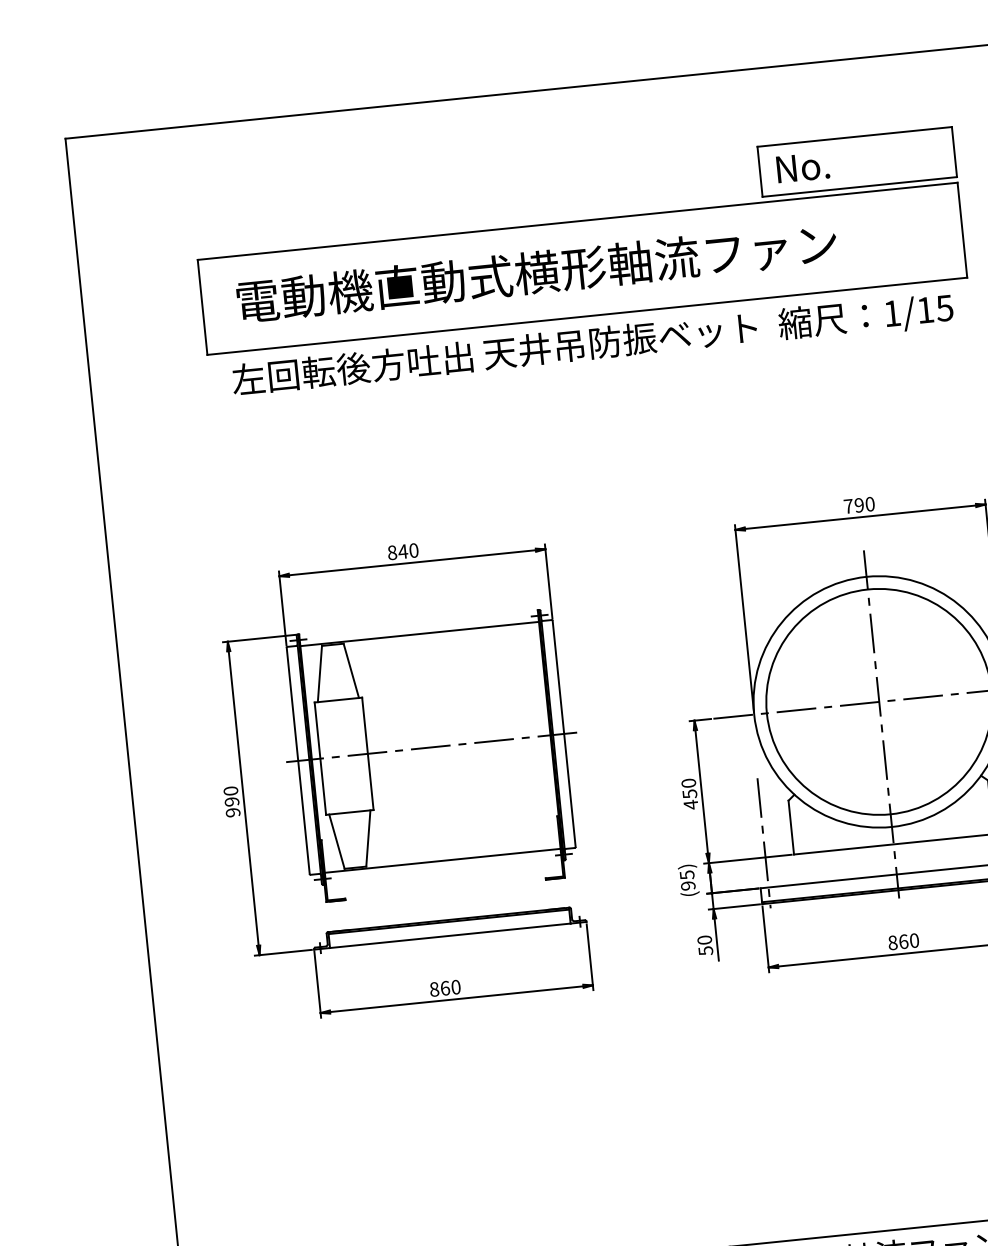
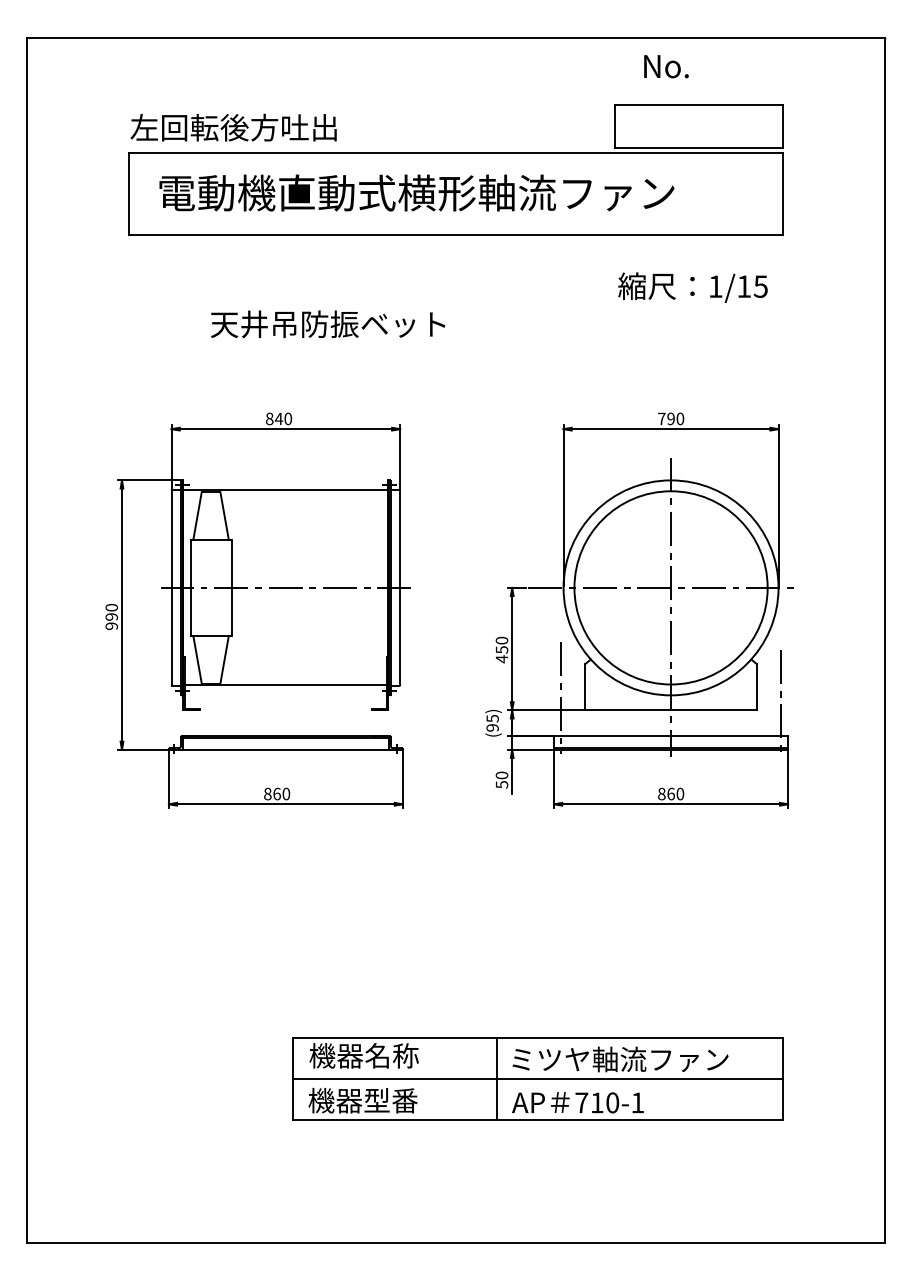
text: (803, 167) -> (666, 66), moved
text: (865, 317) -> (692, 287), moved
text: (620, 340) -> (328, 324), moved
text: (352, 368) -> (233, 127), moved

